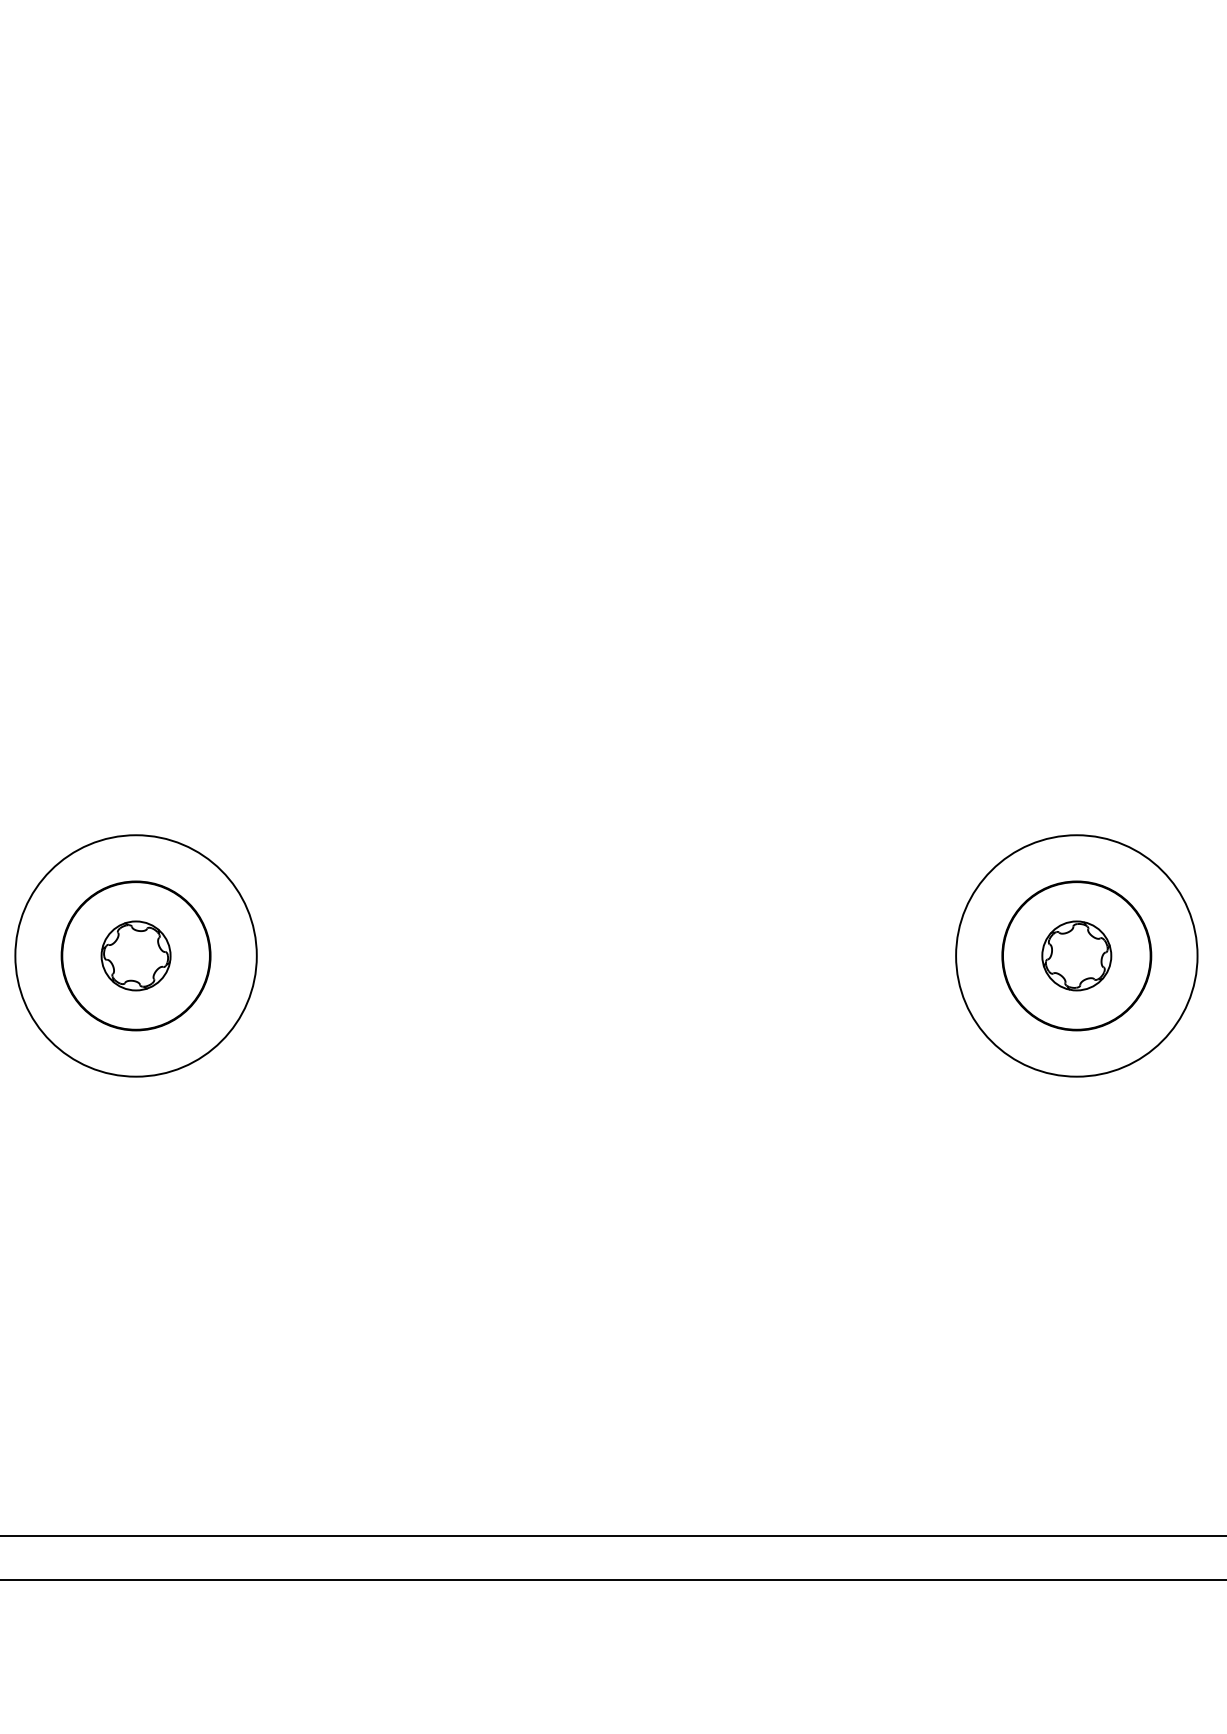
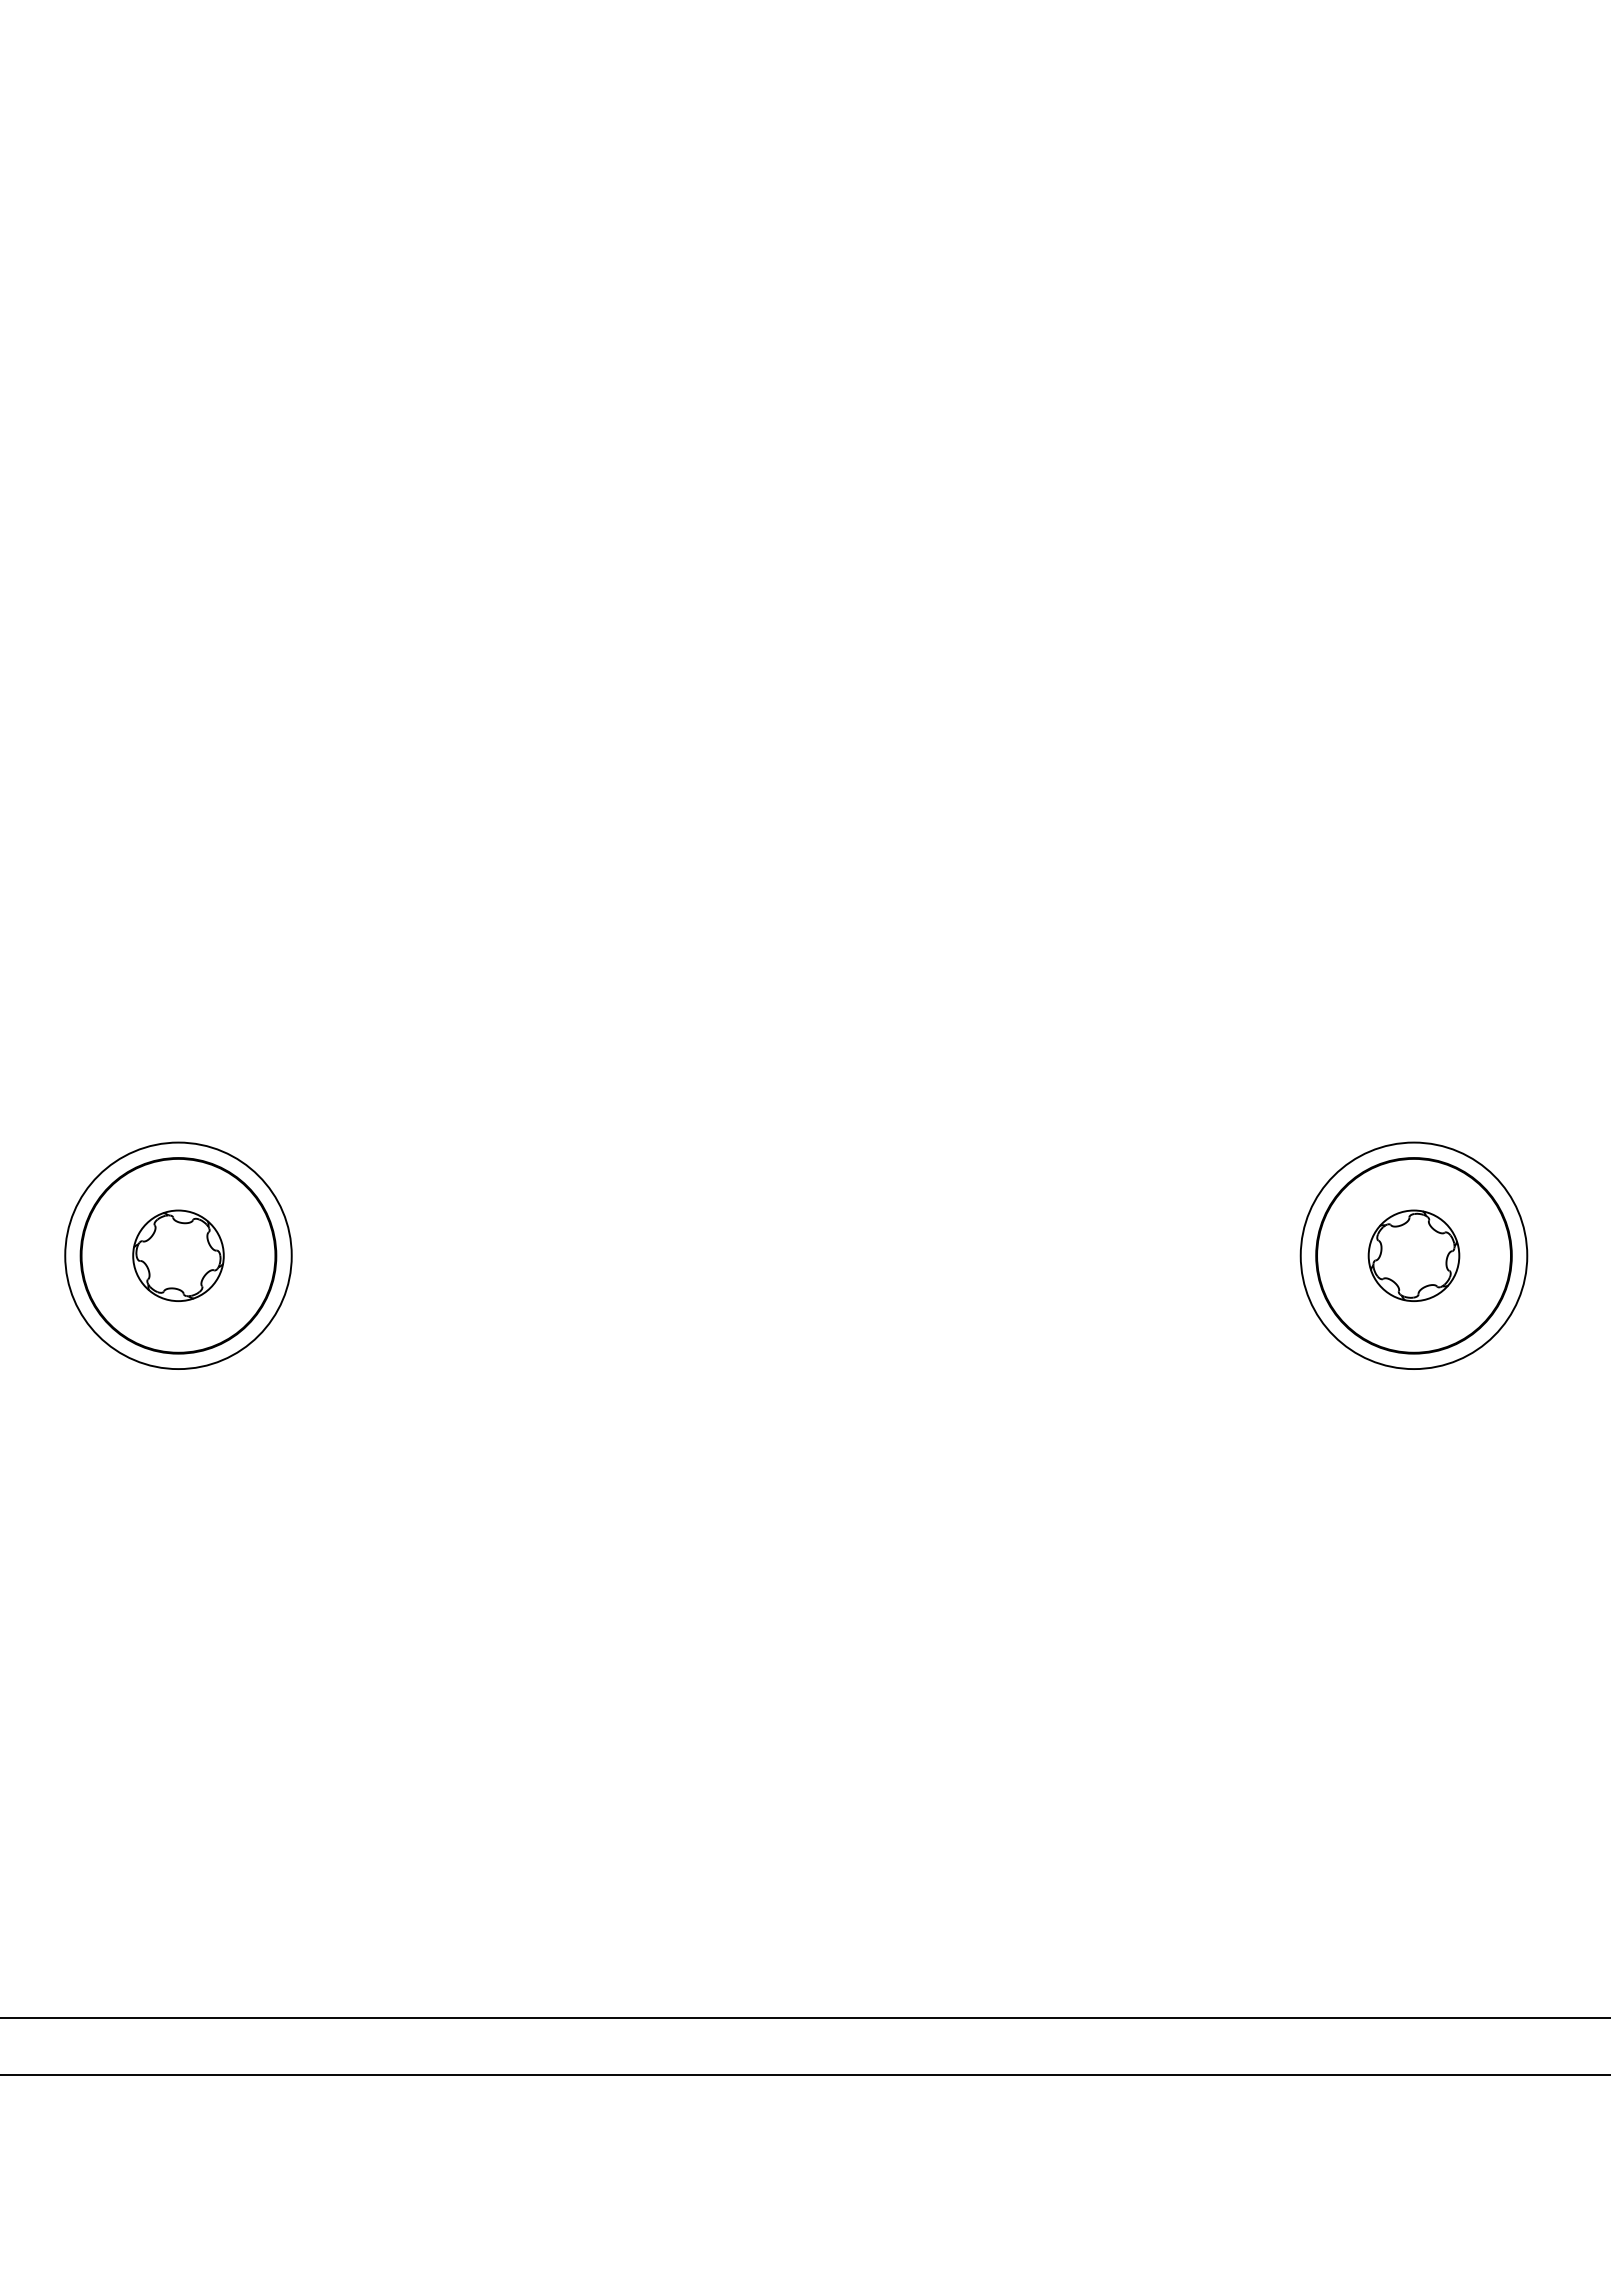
circle: (136, 955) -> (178, 1255), size x0.71
circle: (1076, 955) -> (1413, 1255), size x0.71

